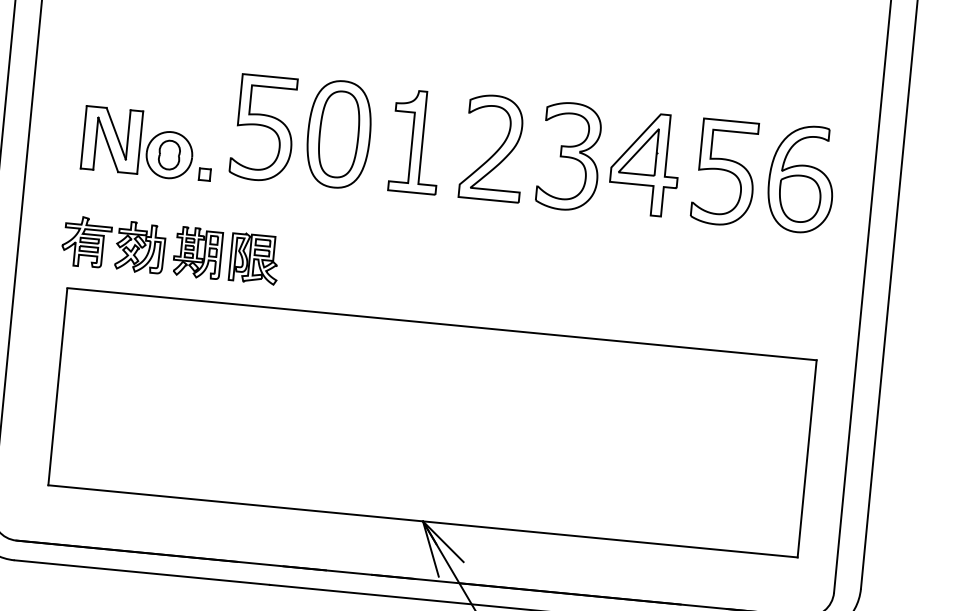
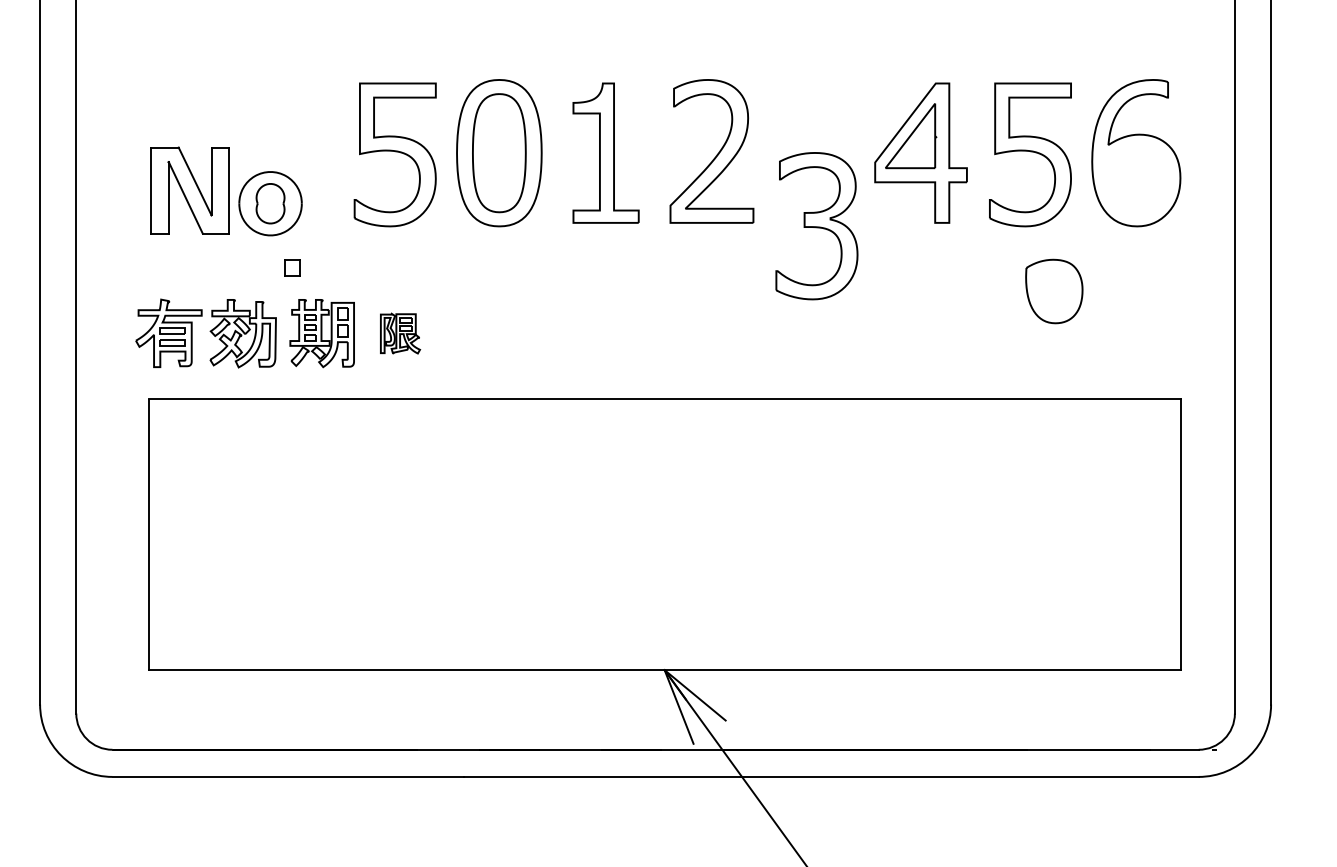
curve: (569, 156) -> (816, 226), moved
part: (204, 174) -> (292, 267), moved
curve: (781, 201) -> (1029, 297), moved
part: (254, 258) -> (400, 333), size x0.6

